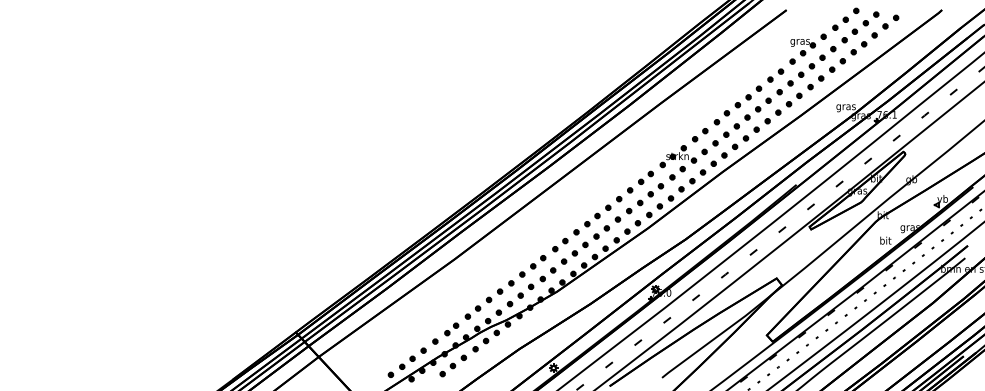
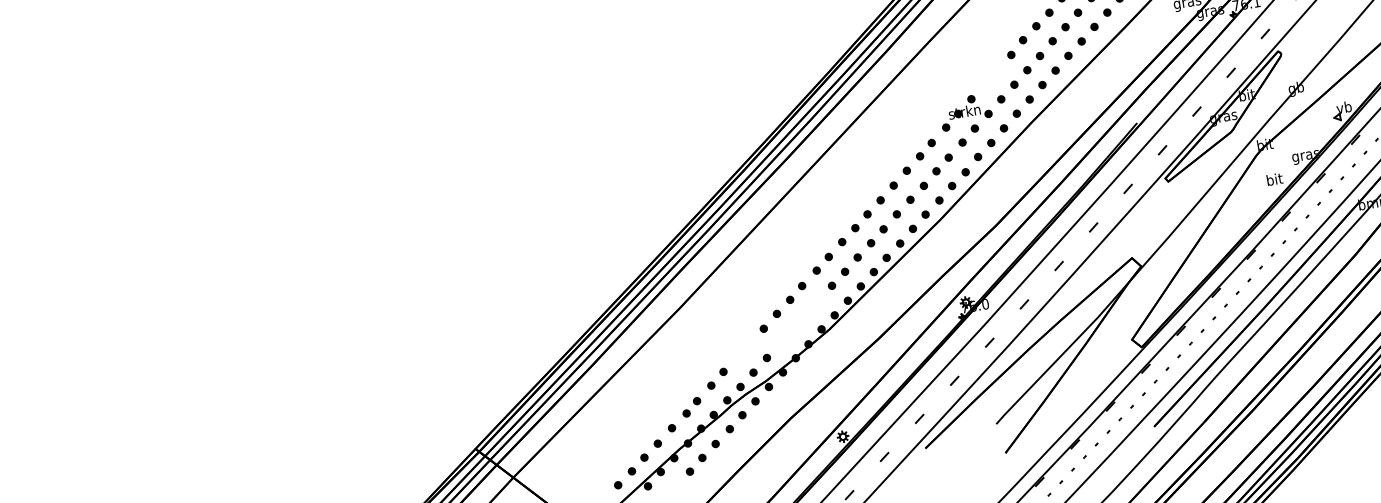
part: (700, 135) -> (991, 77), removed
part: (536, 282) -> (798, 321), removed
part: (494, 295) -> (743, 349), removed

